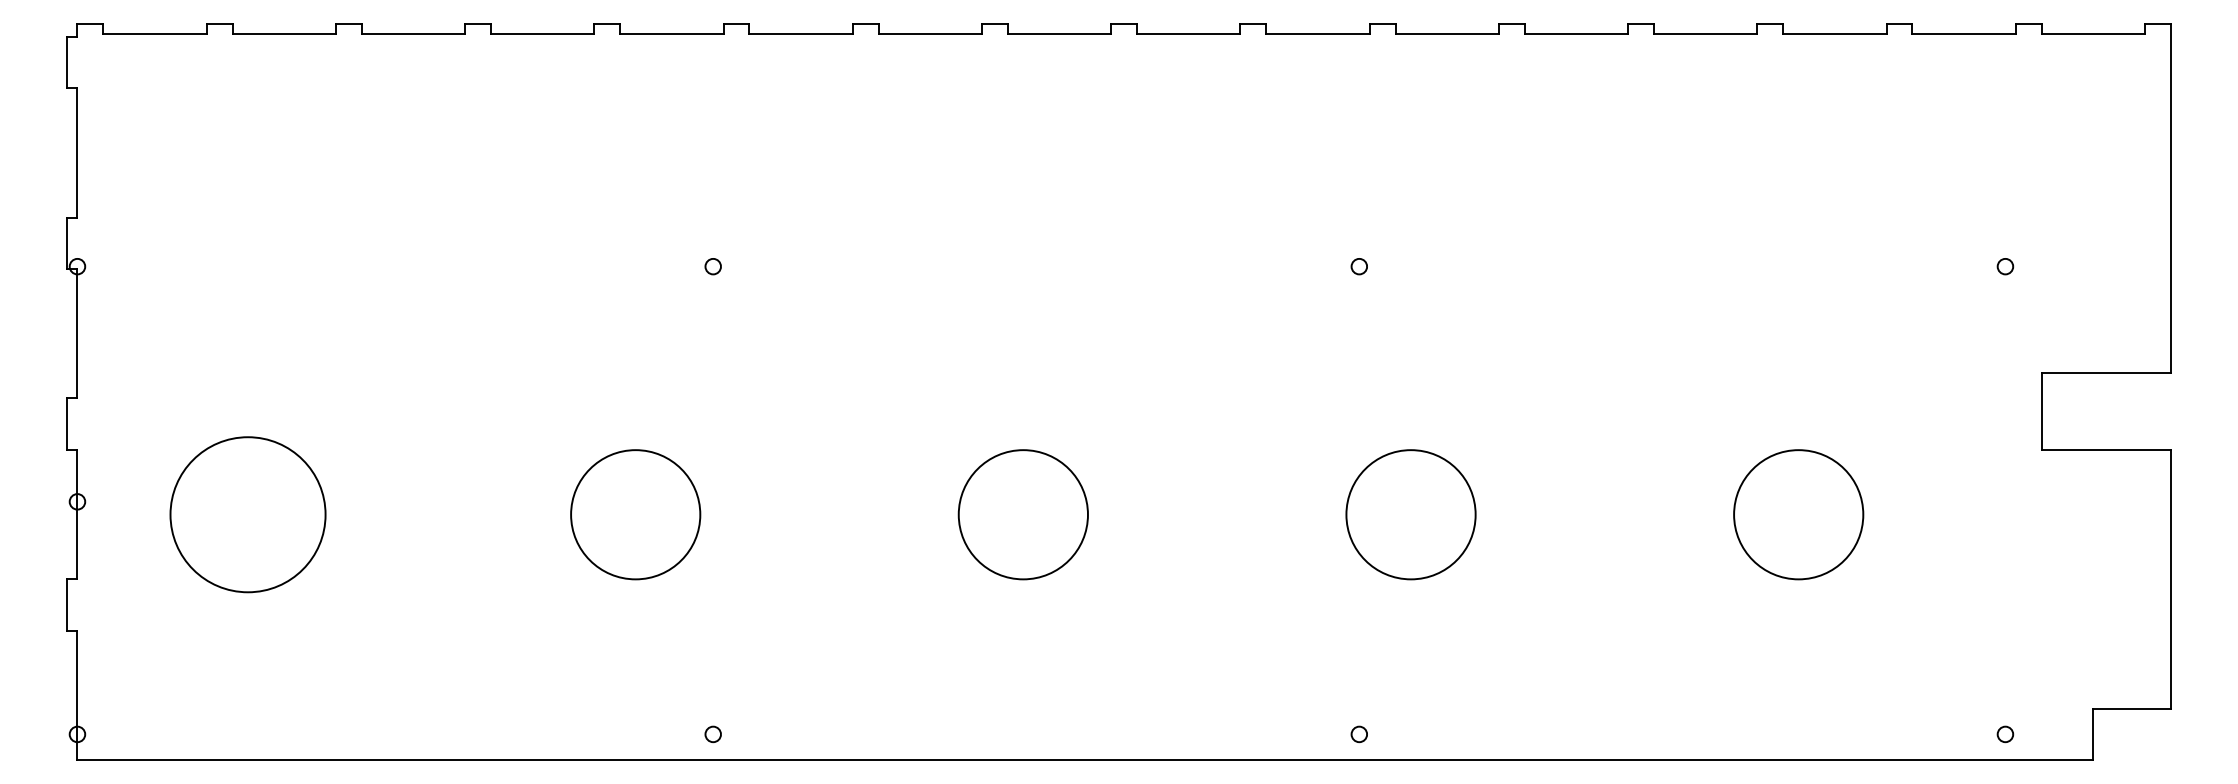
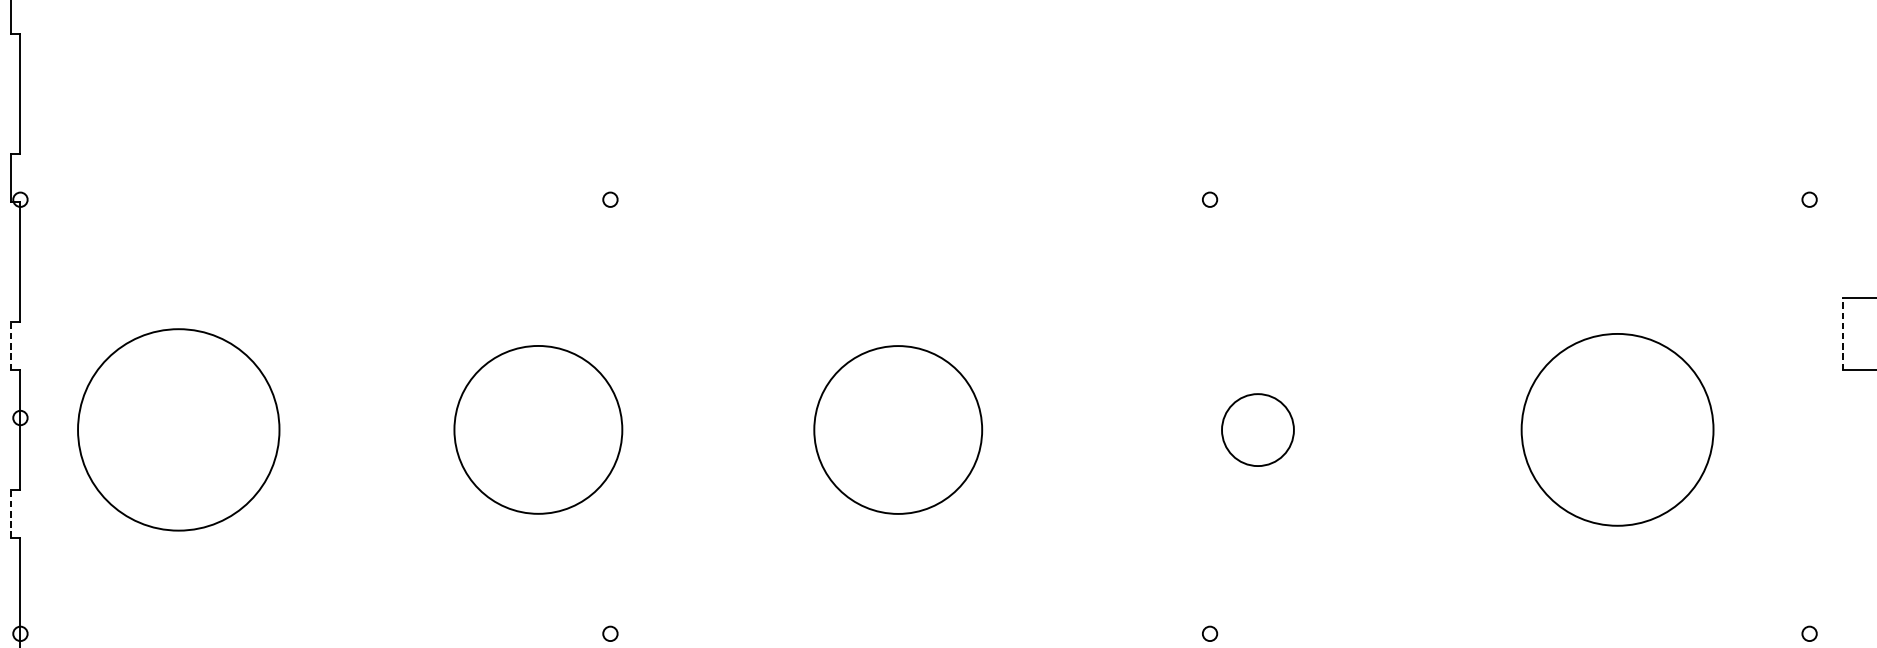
line: (2041, 411) -> (1843, 334), solid -> dashed
line: (67, 424) -> (11, 346), solid -> dashed
circle: (247, 514) -> (178, 429), size x1.4
circle: (635, 514) -> (538, 429), size x1.4
circle: (1022, 514) -> (897, 429), size x1.4
circle: (1410, 514) -> (1257, 429), size x0.6
circle: (1798, 514) -> (1617, 429), size x1.6
line: (67, 605) -> (11, 514), solid -> dashed

